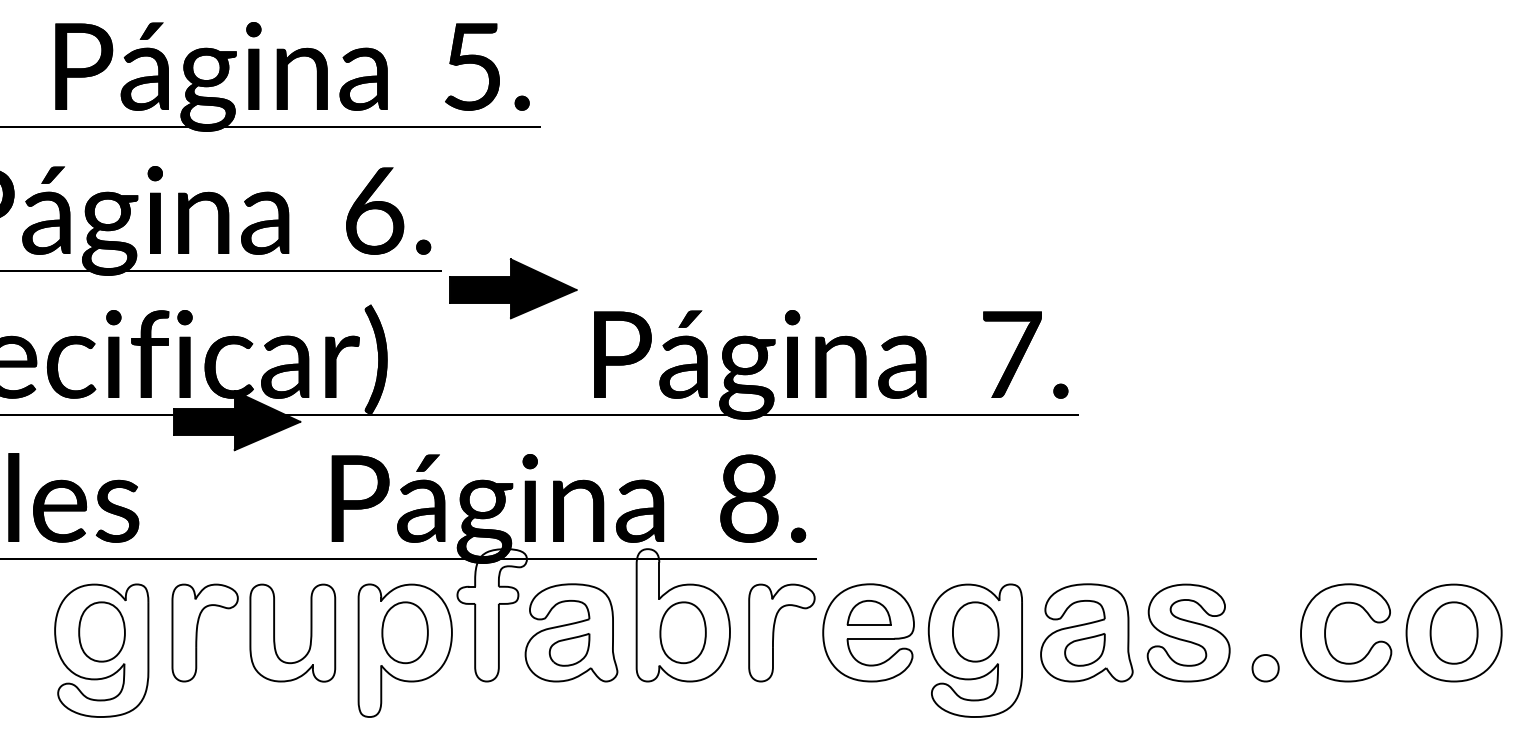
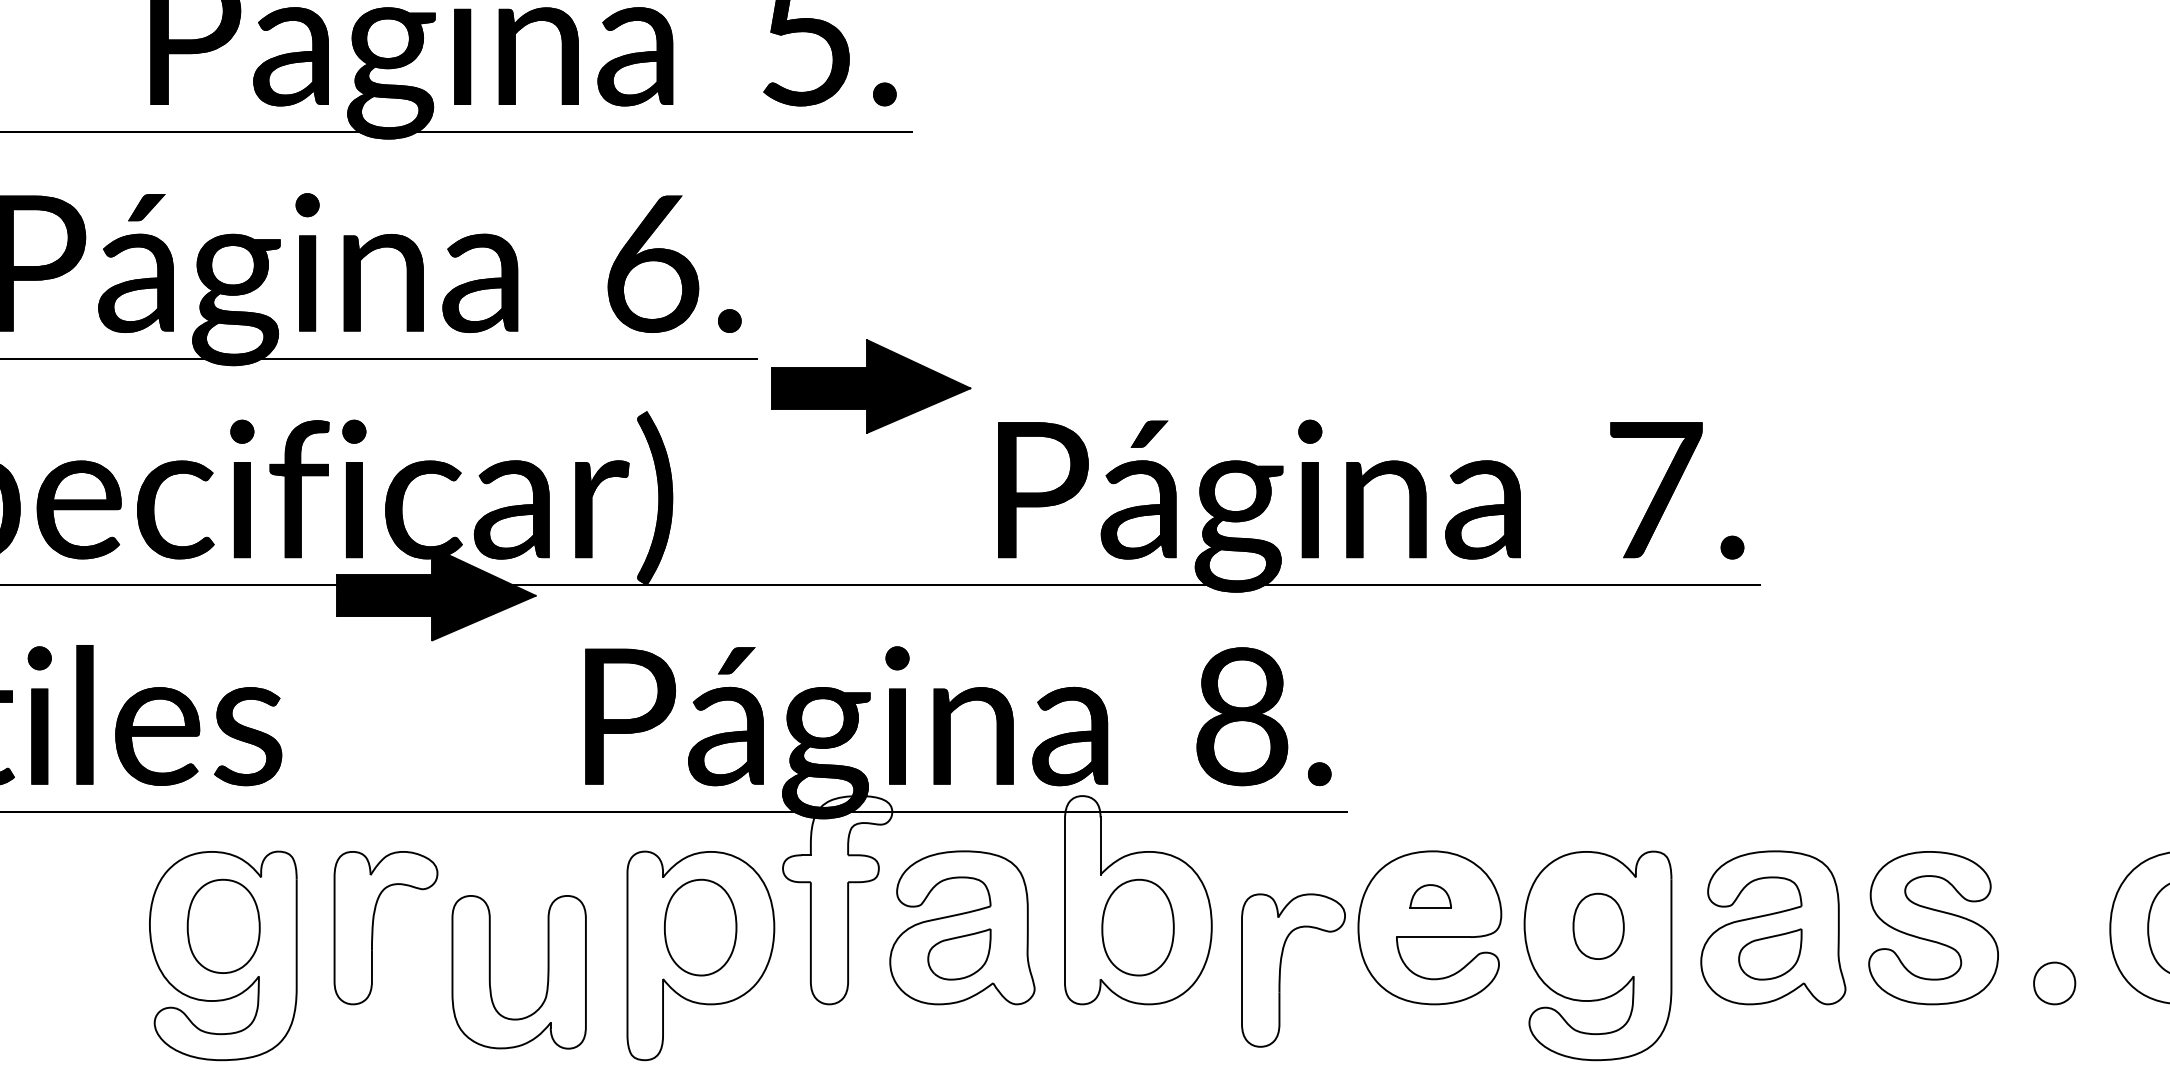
part: (868, 612) -> (1429, 895), size x0.6
part: (975, 631) -> (1598, 925), size x0.7
part: (274, 632) -> (490, 971), moved
part: (774, 632) -> (1281, 969), moved

